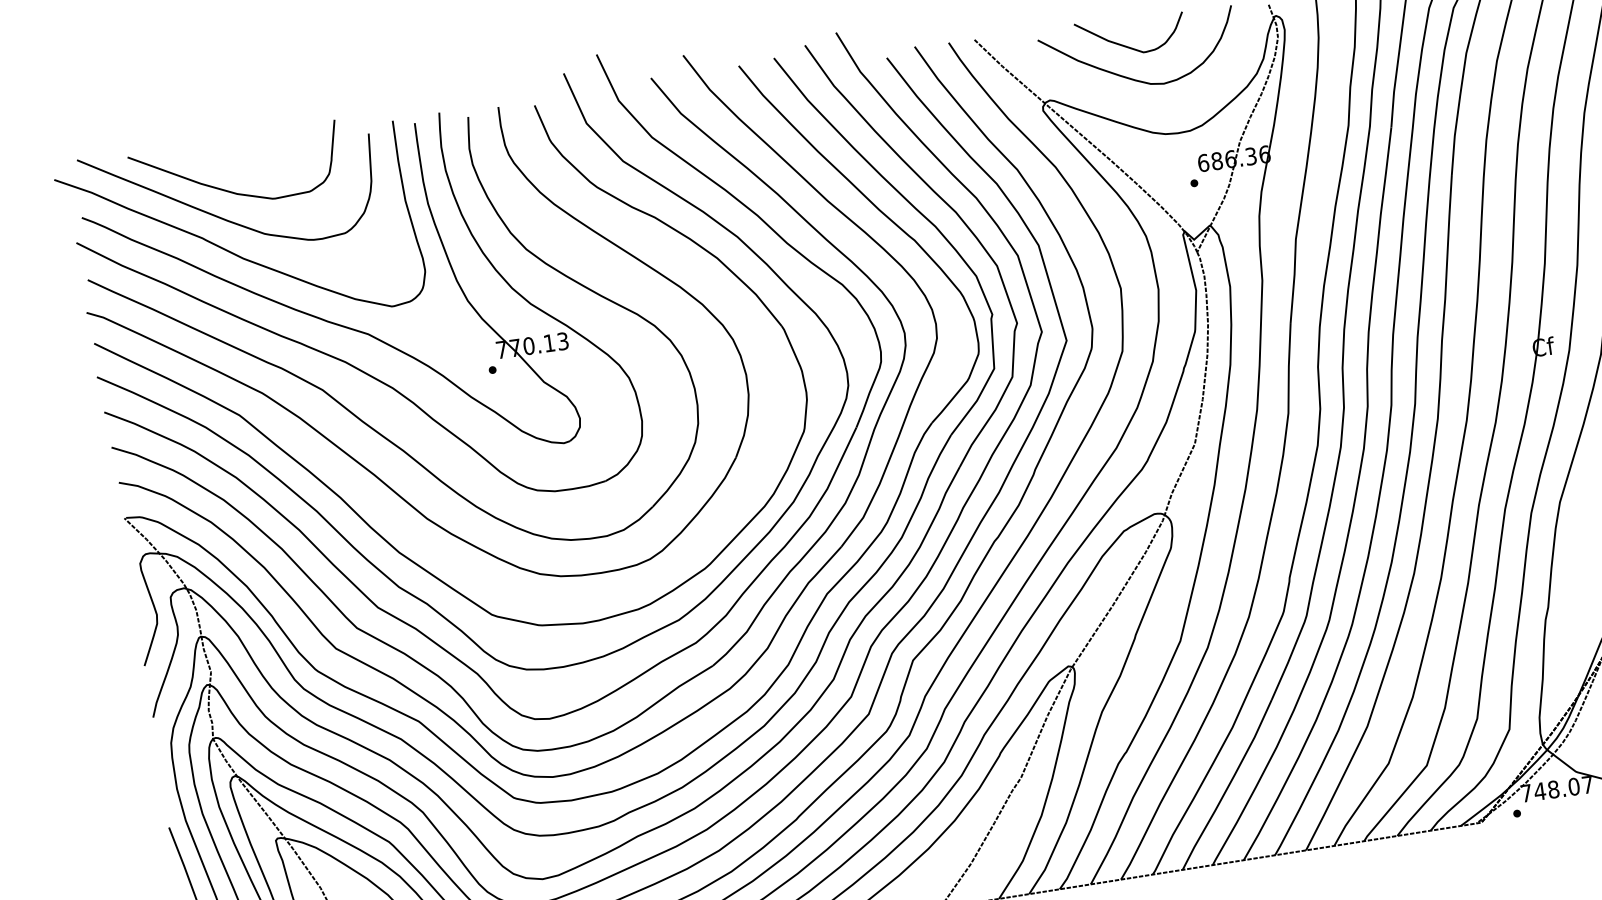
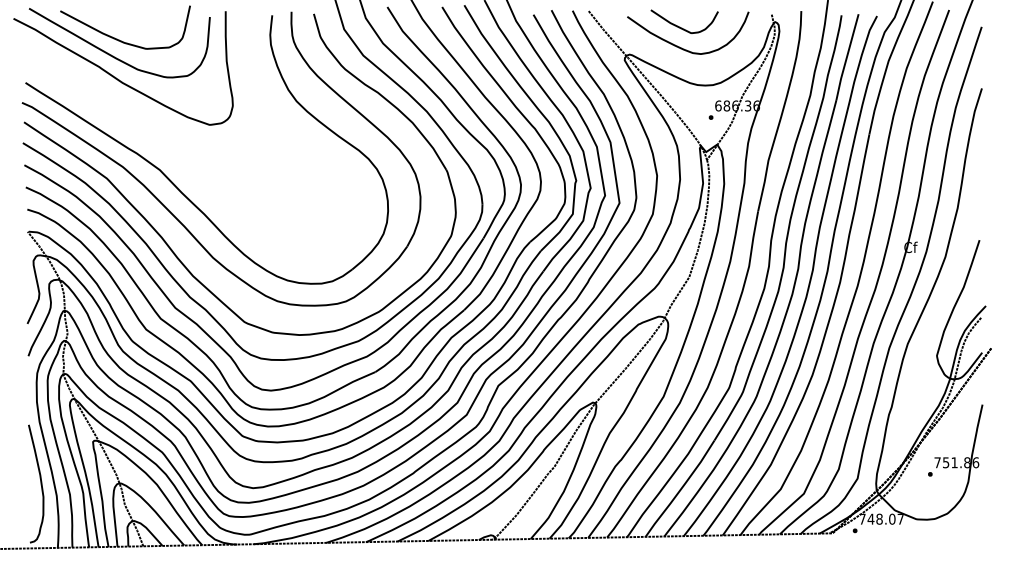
part: (358, 322) -> (187, 131), removed

